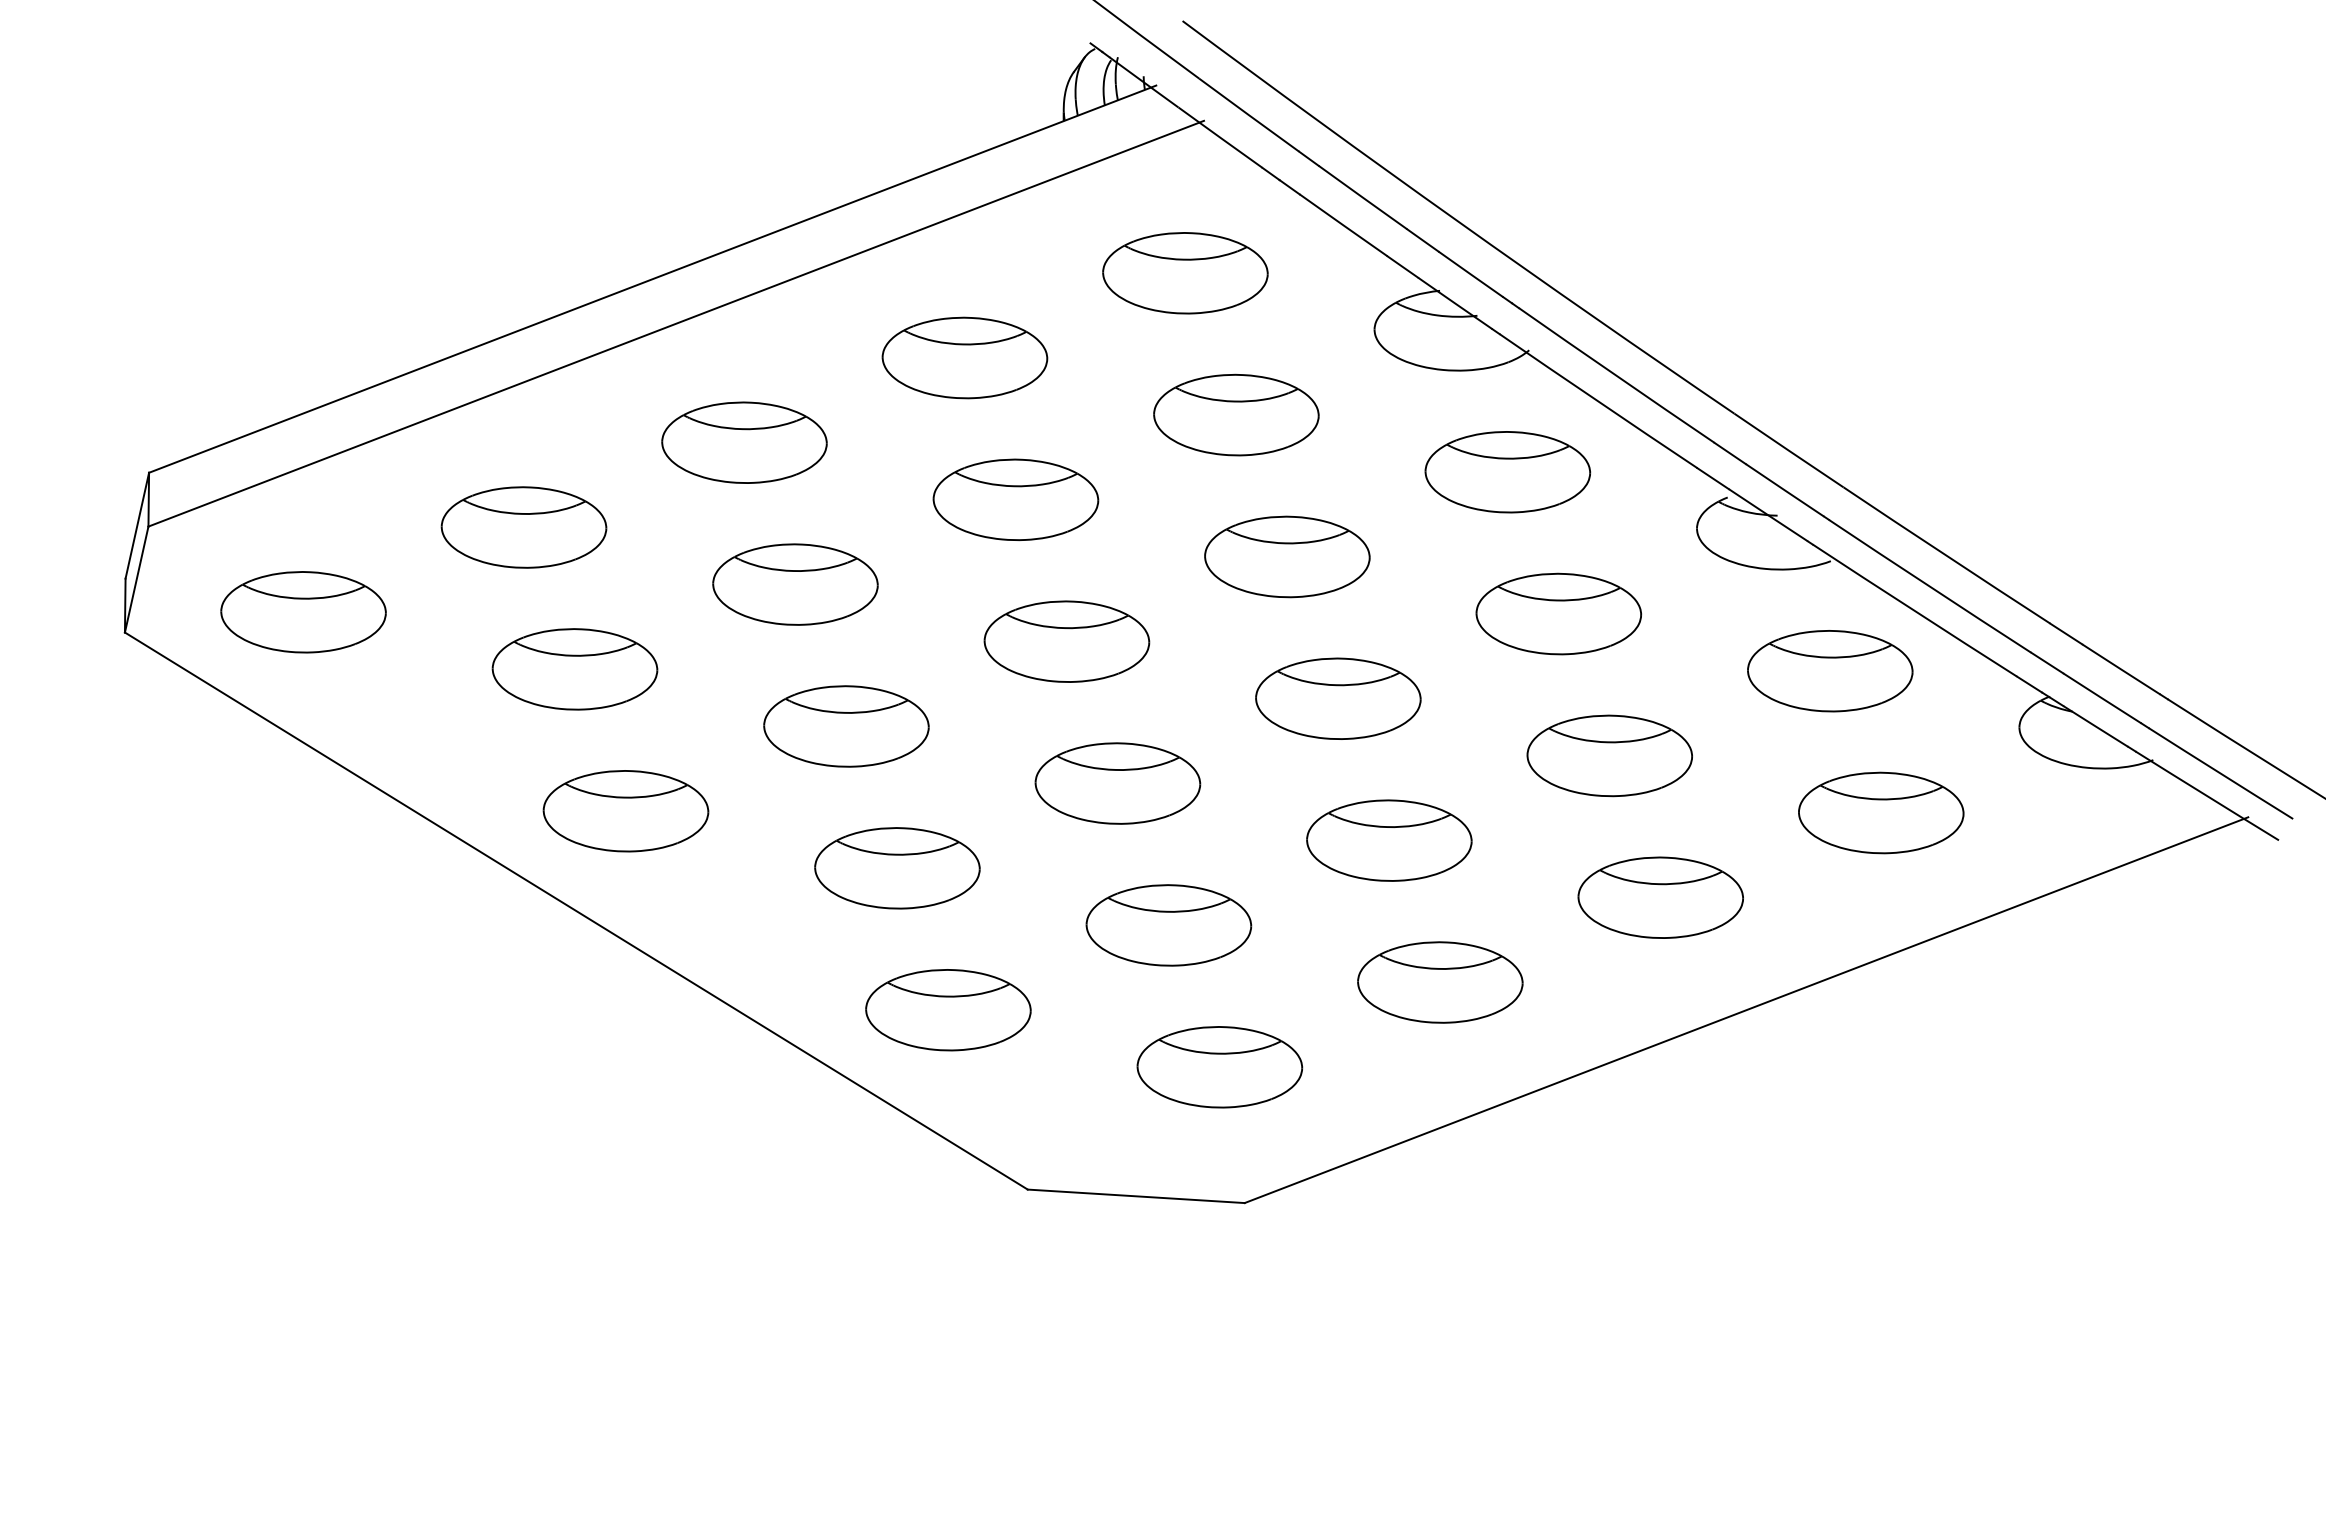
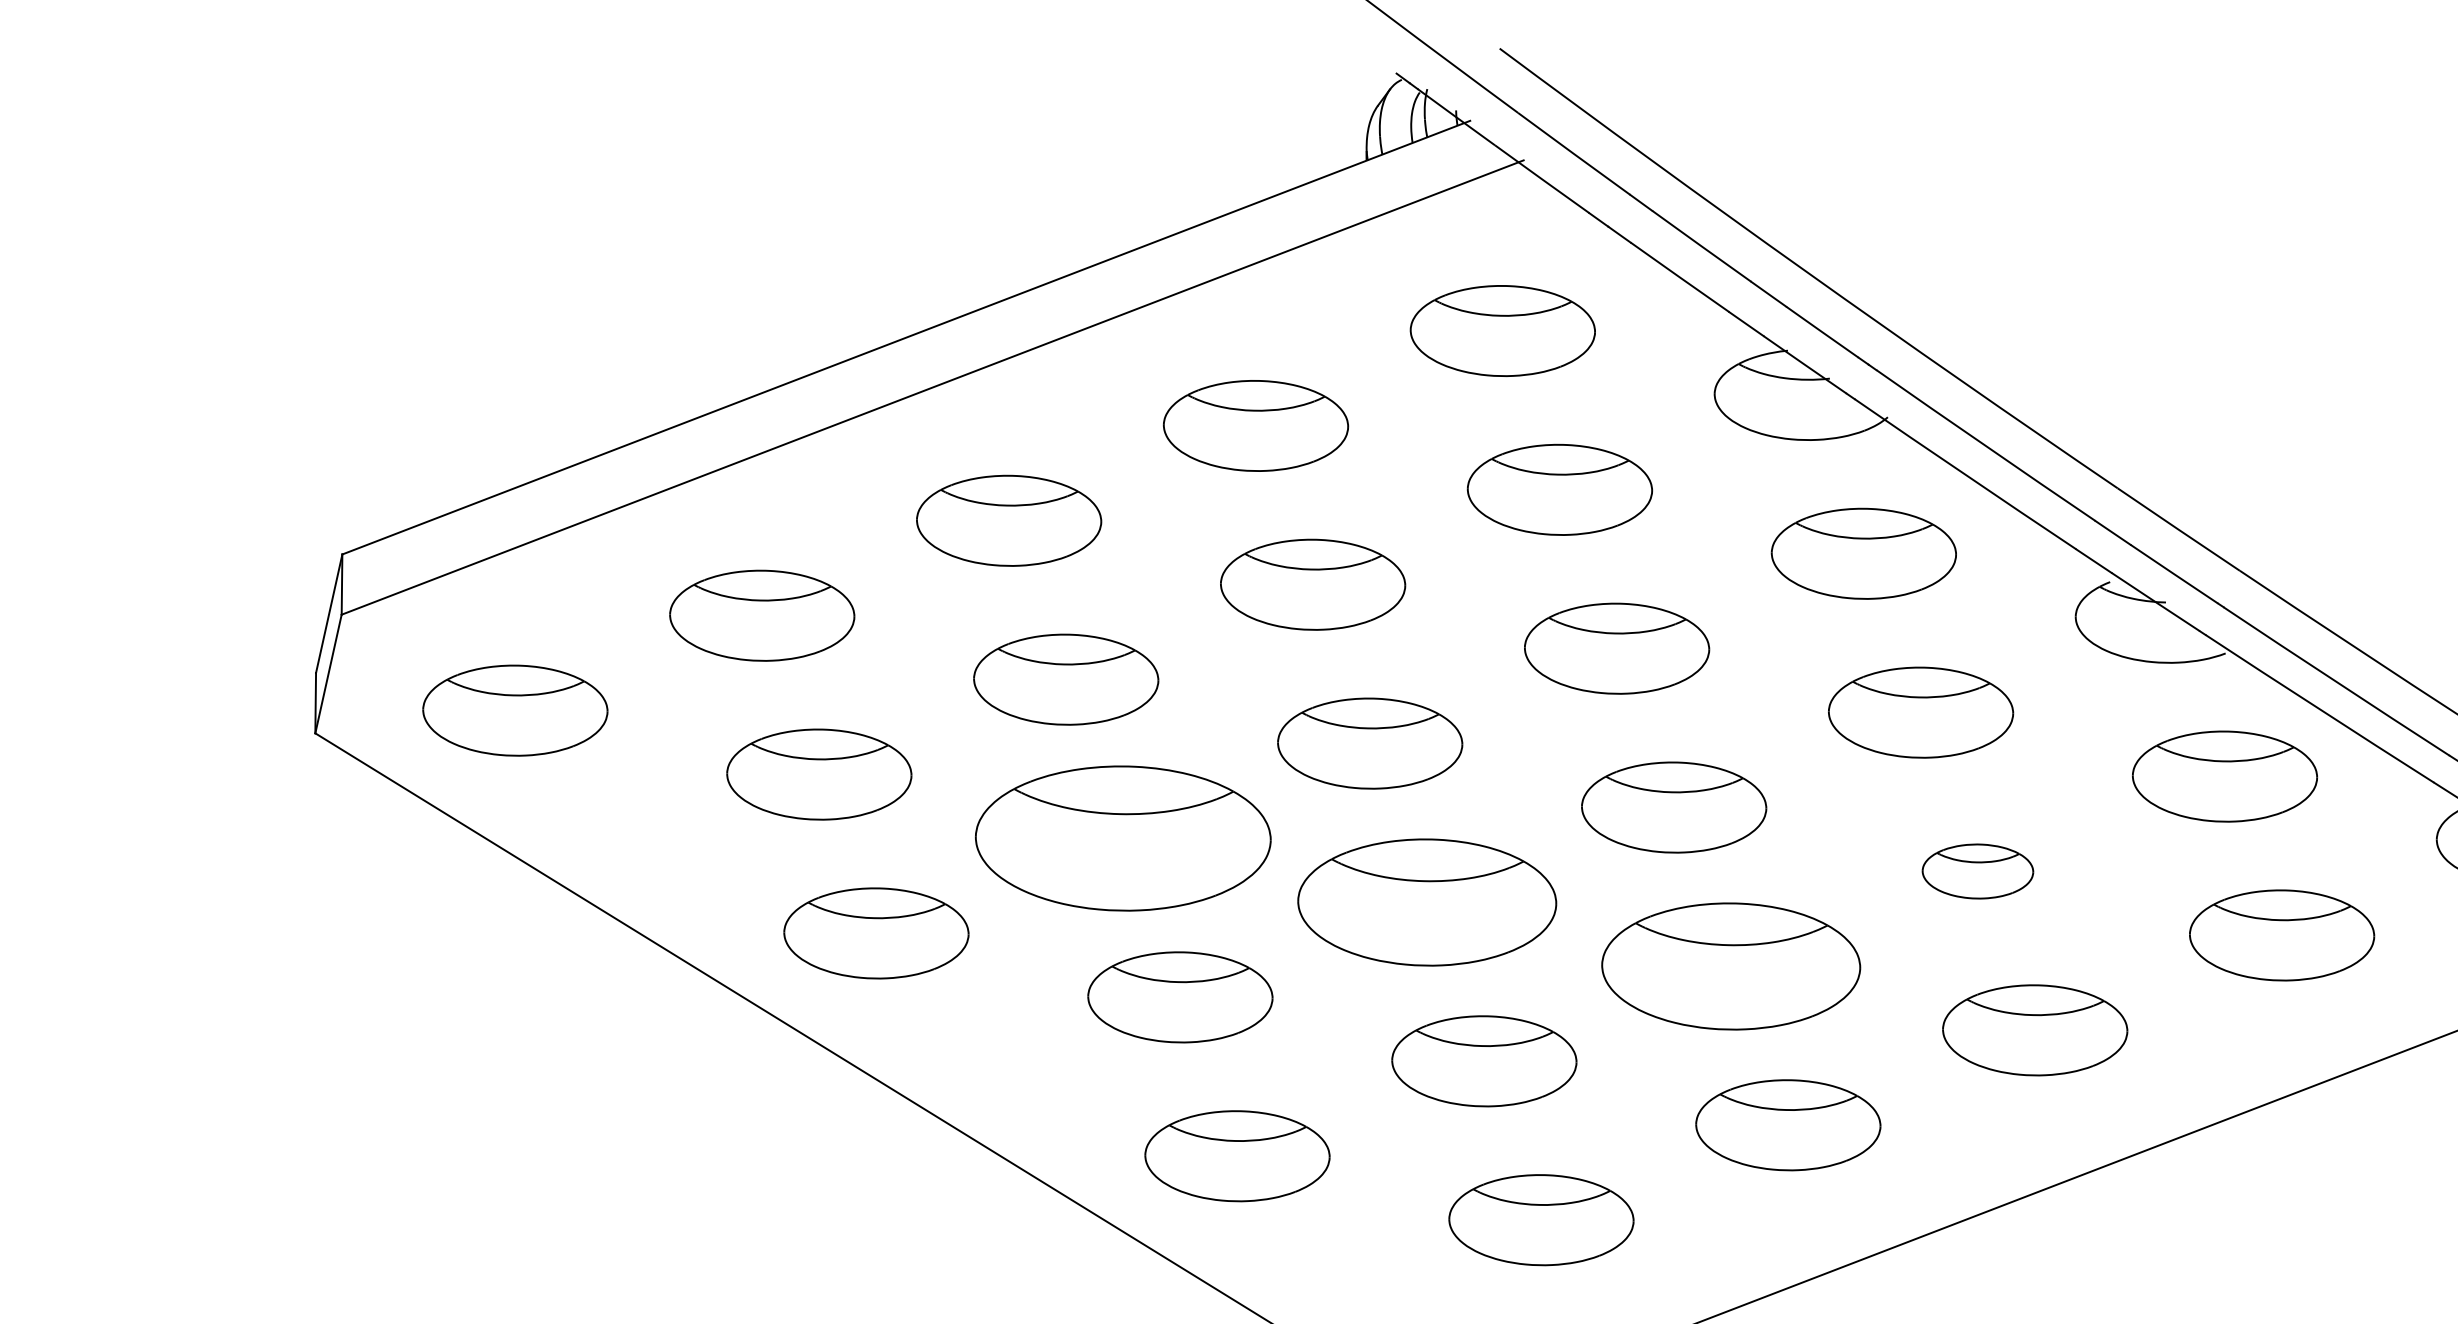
part: (846, 726) -> (1123, 838), size x1.6
part: (1609, 755) -> (1977, 871), size x0.6
part: (1117, 783) -> (1426, 902), size x1.4
part: (1389, 840) -> (1731, 966), size x1.4

